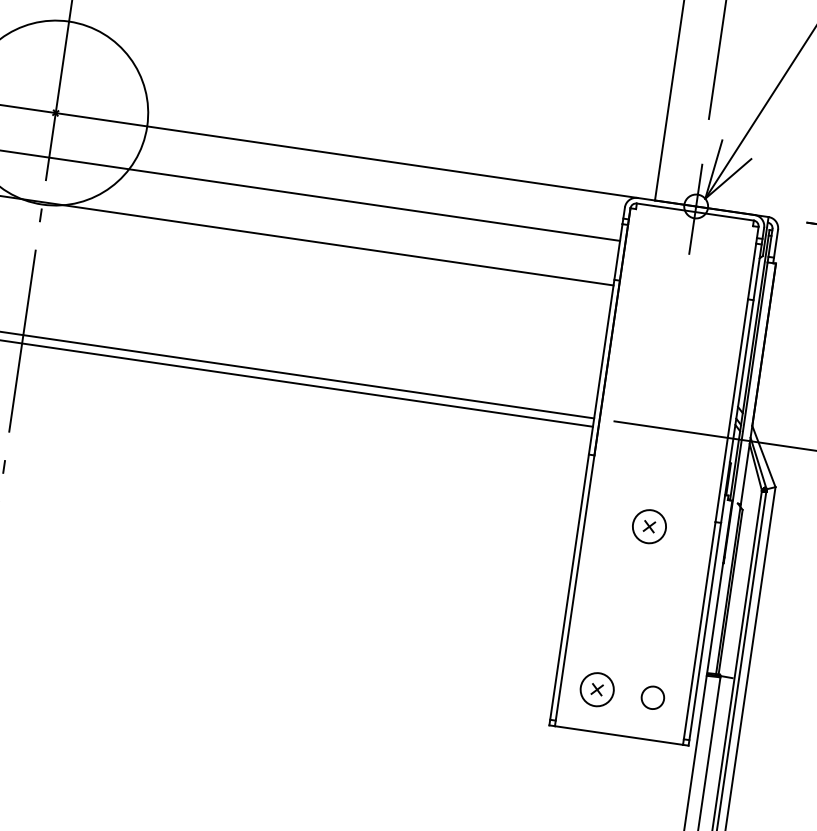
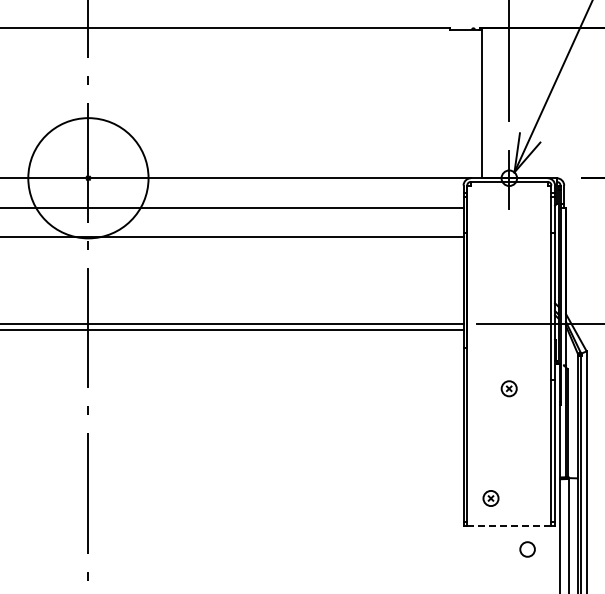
part: (648, 526) -> (508, 388), size x0.7
part: (596, 689) -> (490, 498), size x0.7
circle: (652, 697) -> (527, 549), moved
line: (617, 734) -> (508, 525), solid -> dashed

